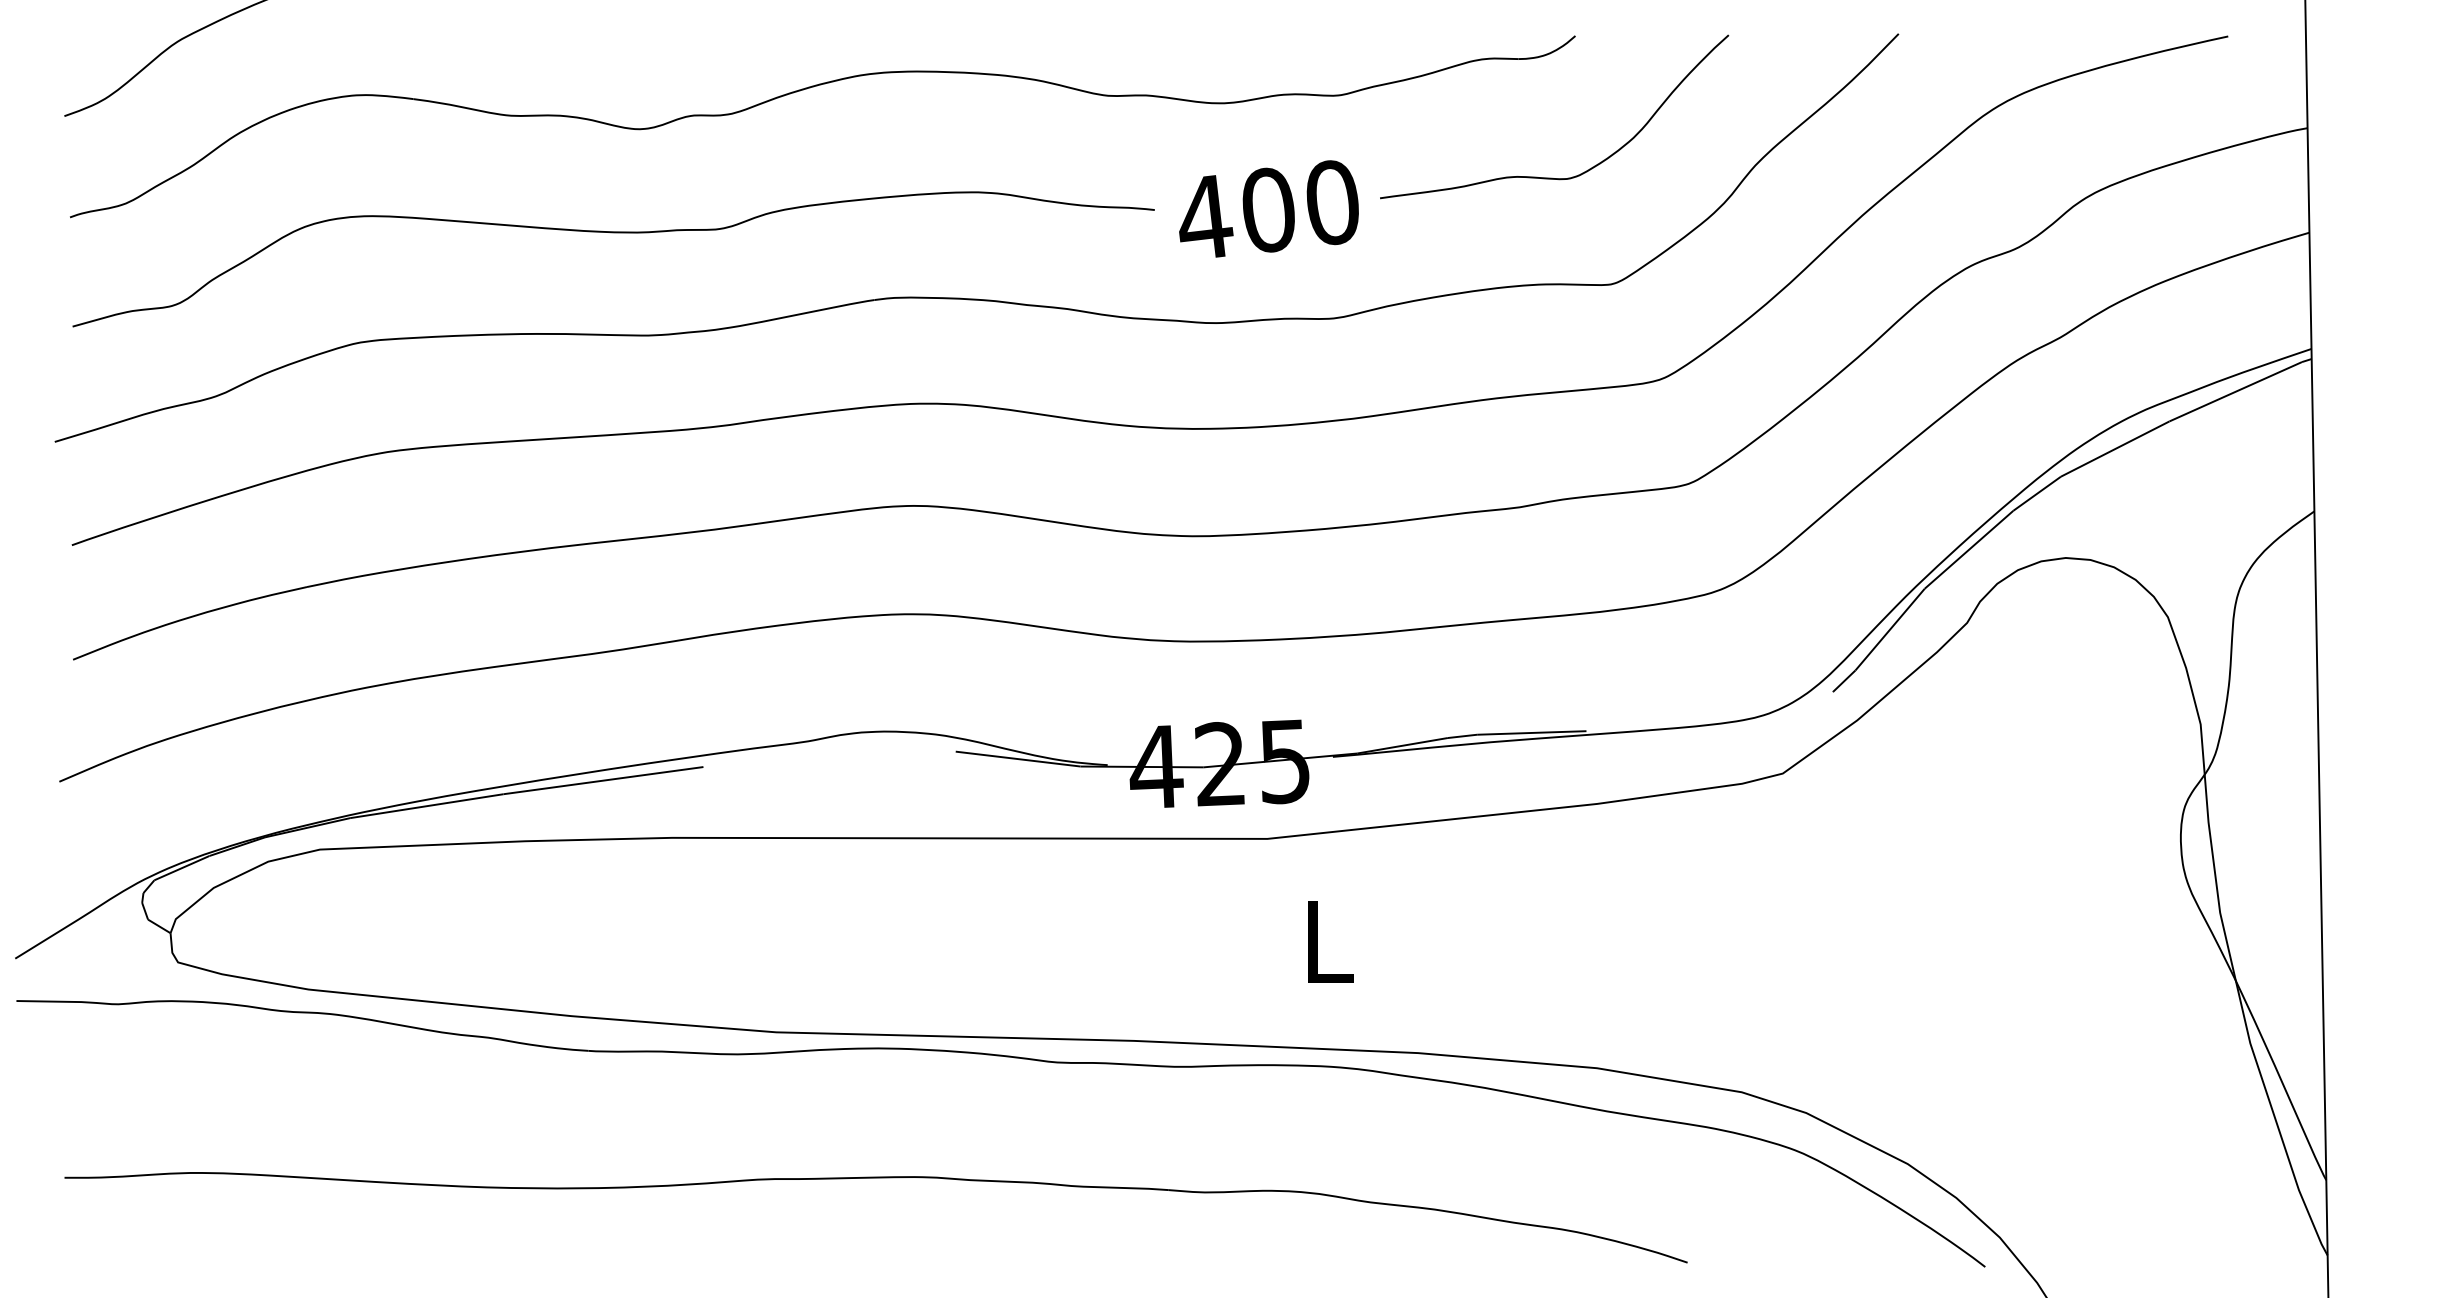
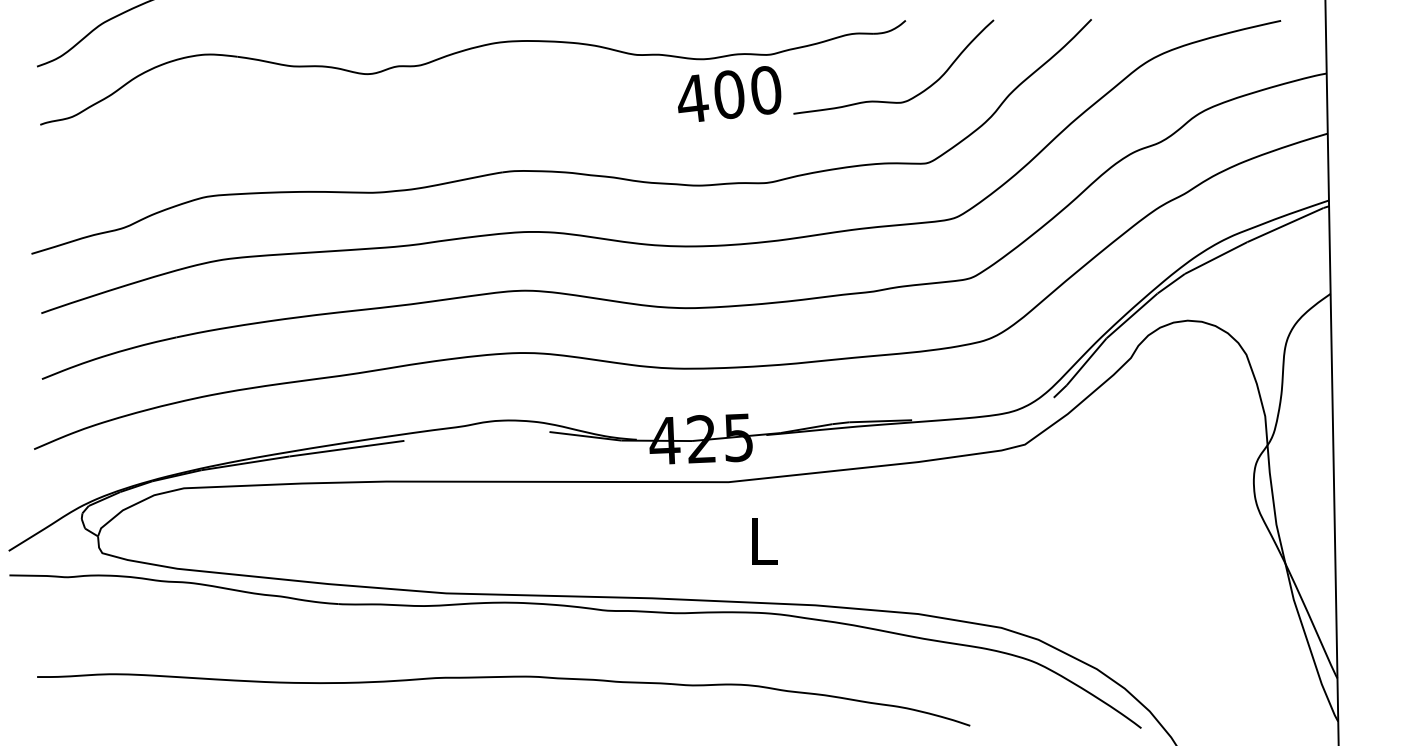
text: (1268, 208) -> (729, 93), moved
curve: (613, 234) -> (352, 134), removed

